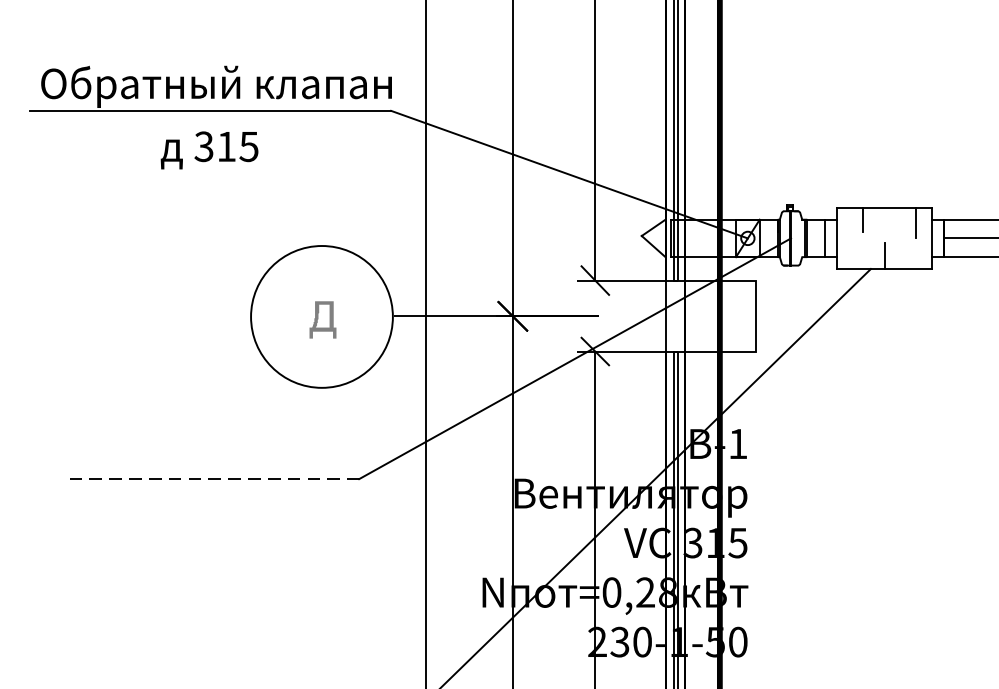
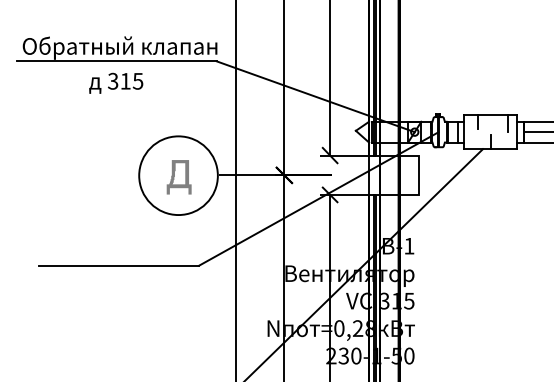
part: (321, 320) -> (178, 177), size x1.67
line: (215, 478) -> (119, 265), dashed -> solid

